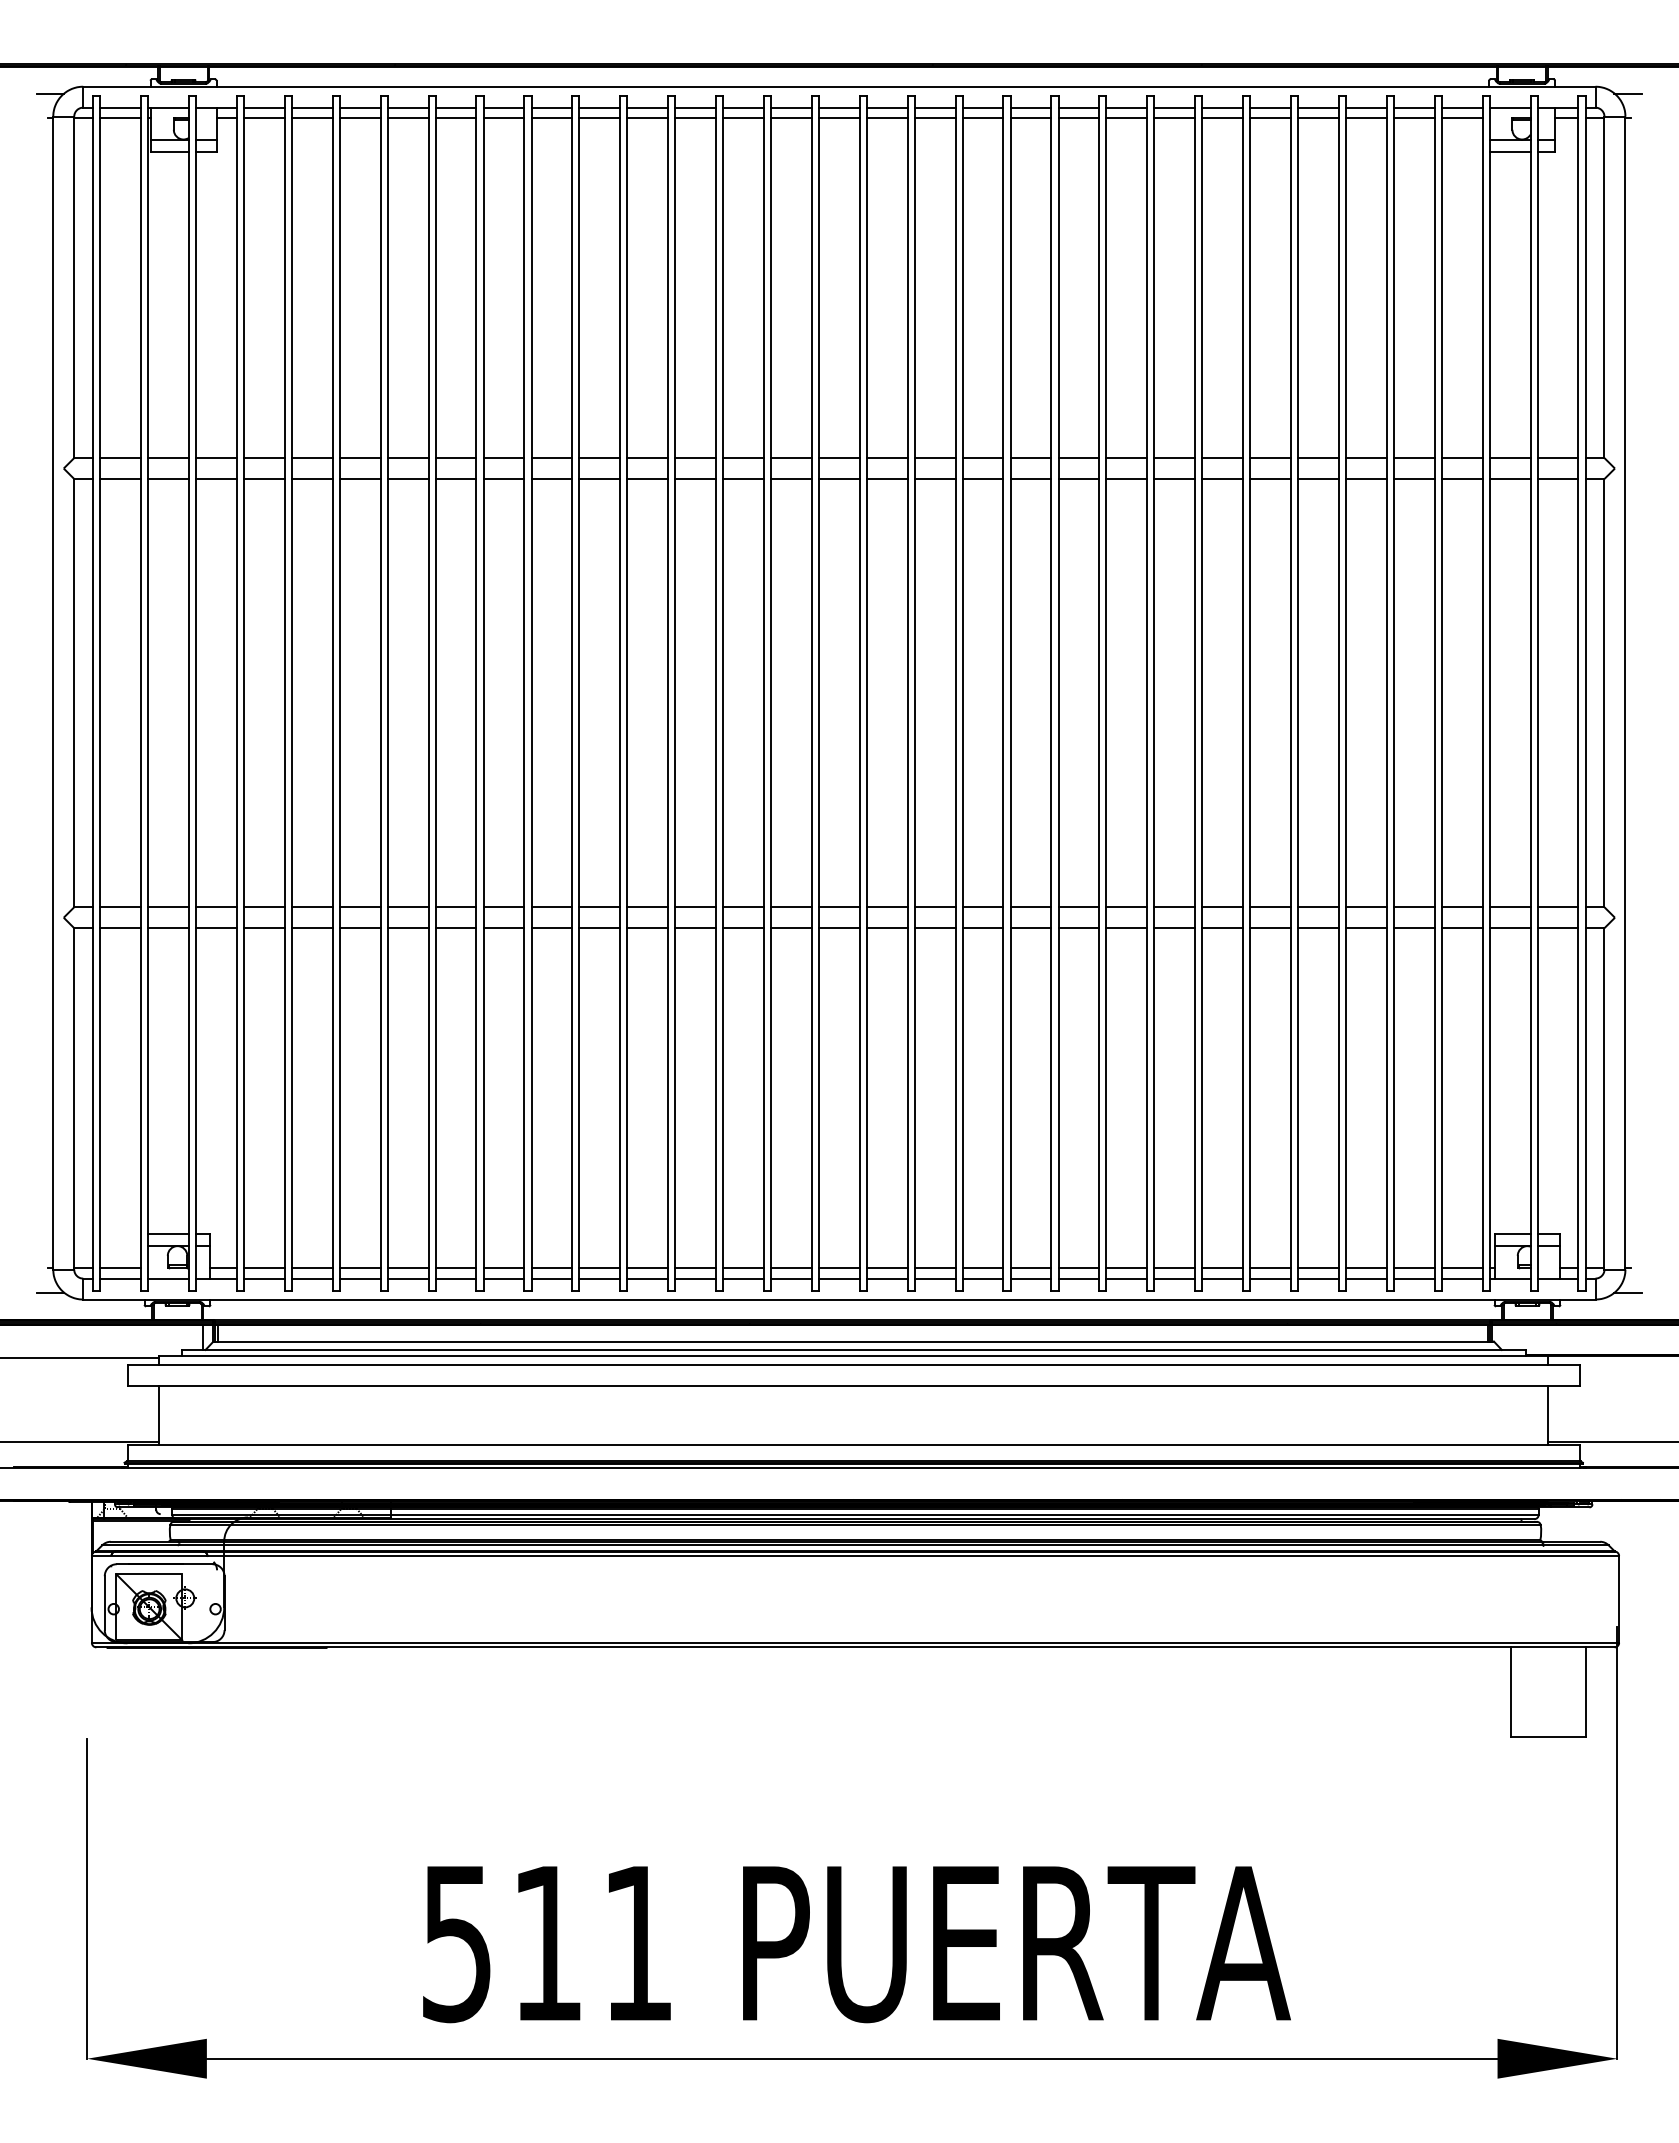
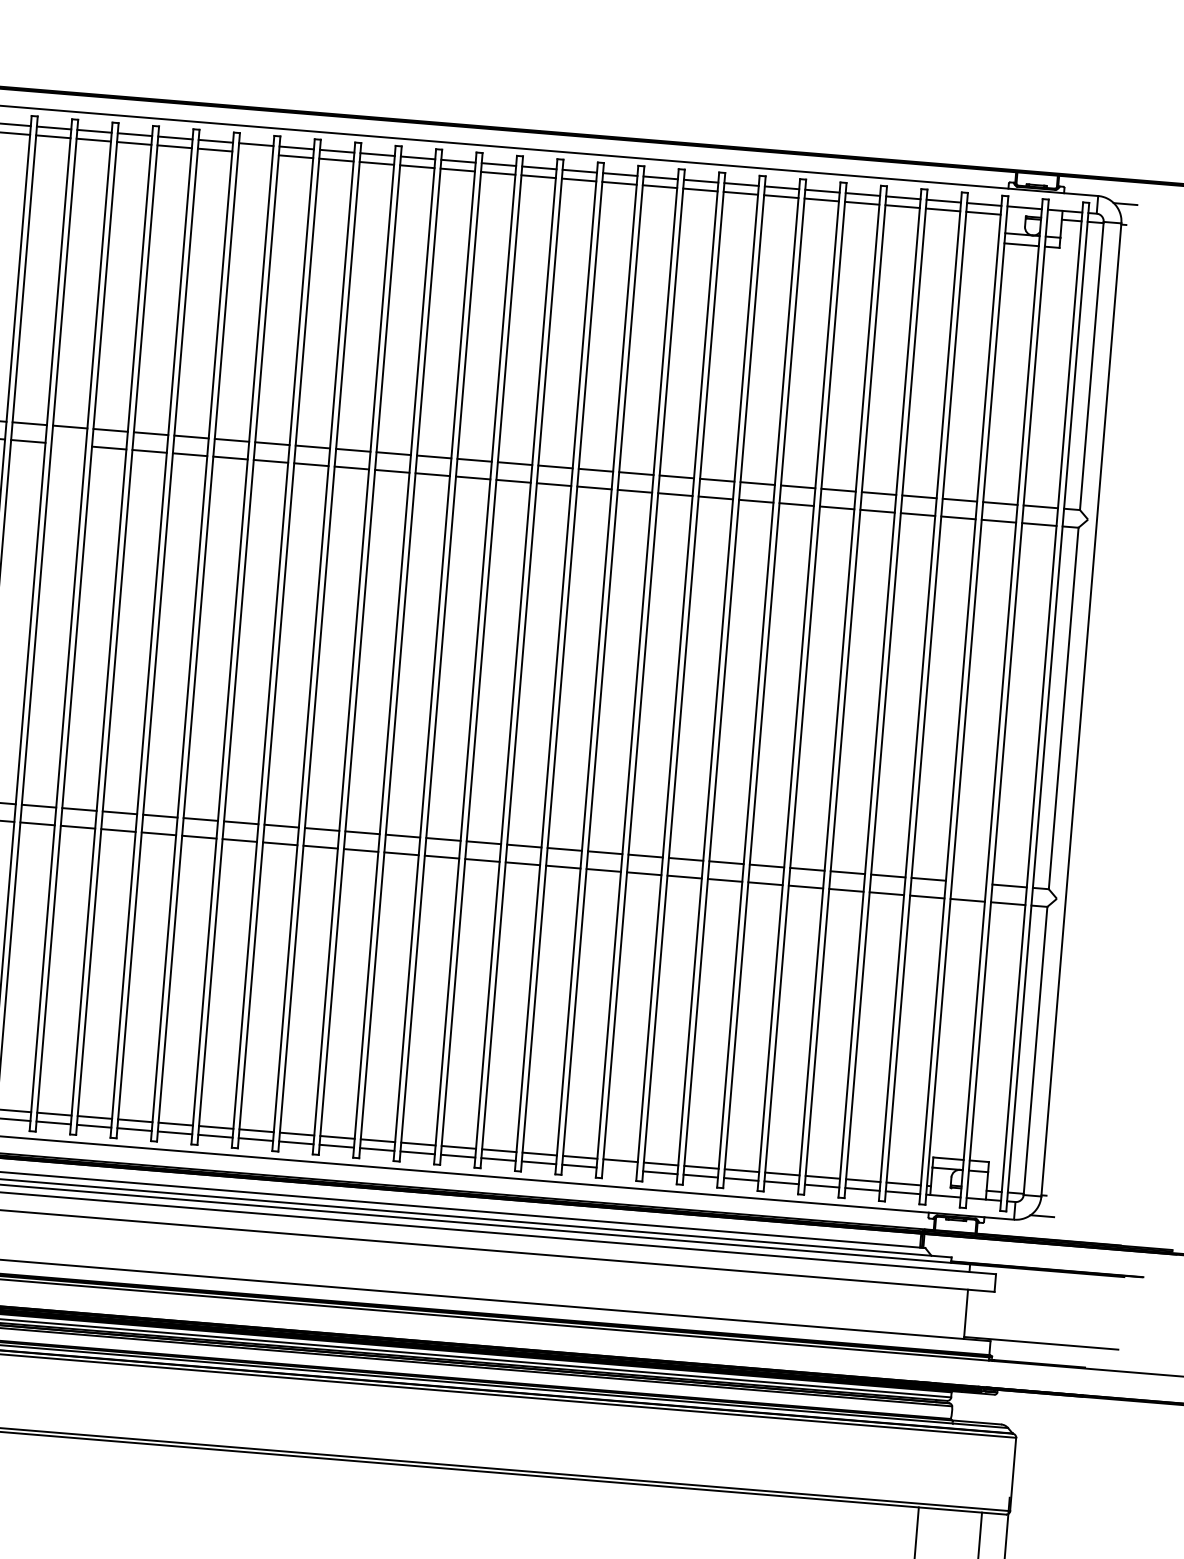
line: (599, 118) -> (255, 153), removed
line: (407, 479) -> (68, 445), removed
line: (1509, 907) -> (968, 882), removed
line: (1126, 1278) -> (619, 1169), removed

